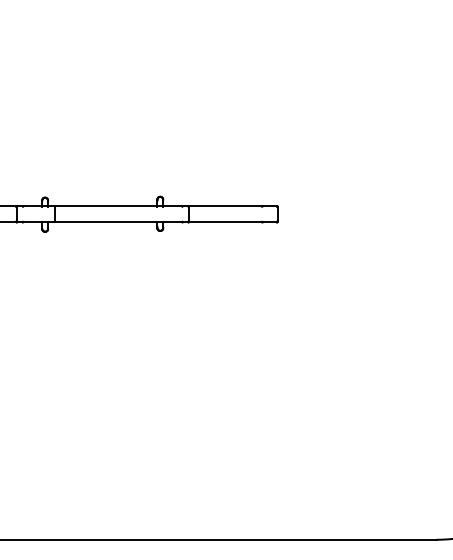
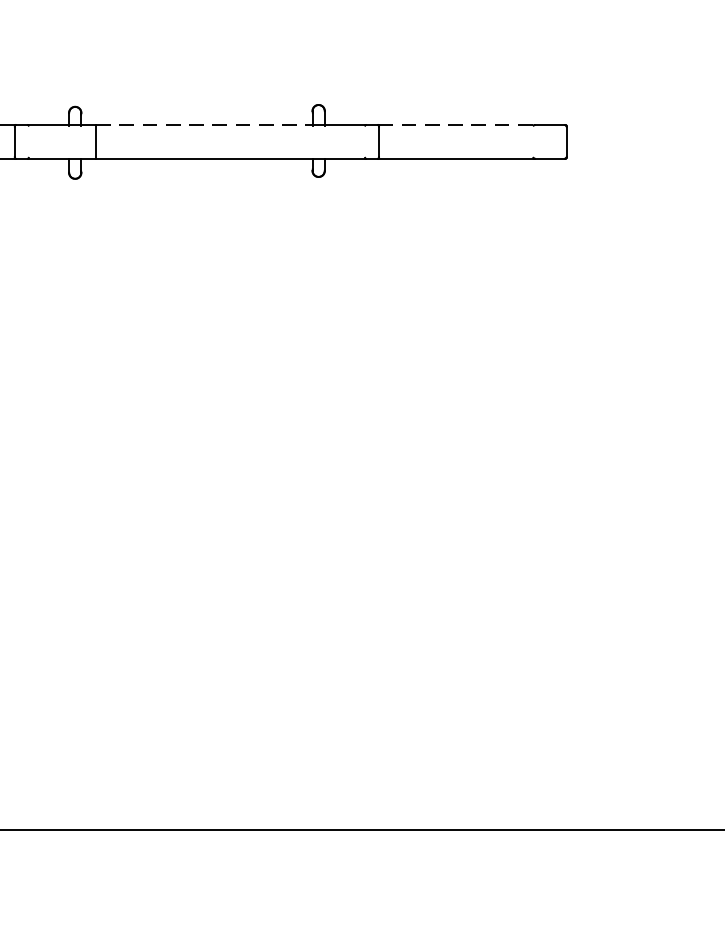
line: (106, 206) -> (204, 125), solid -> dashed
line: (226, 206) -> (458, 125), solid -> dashed

